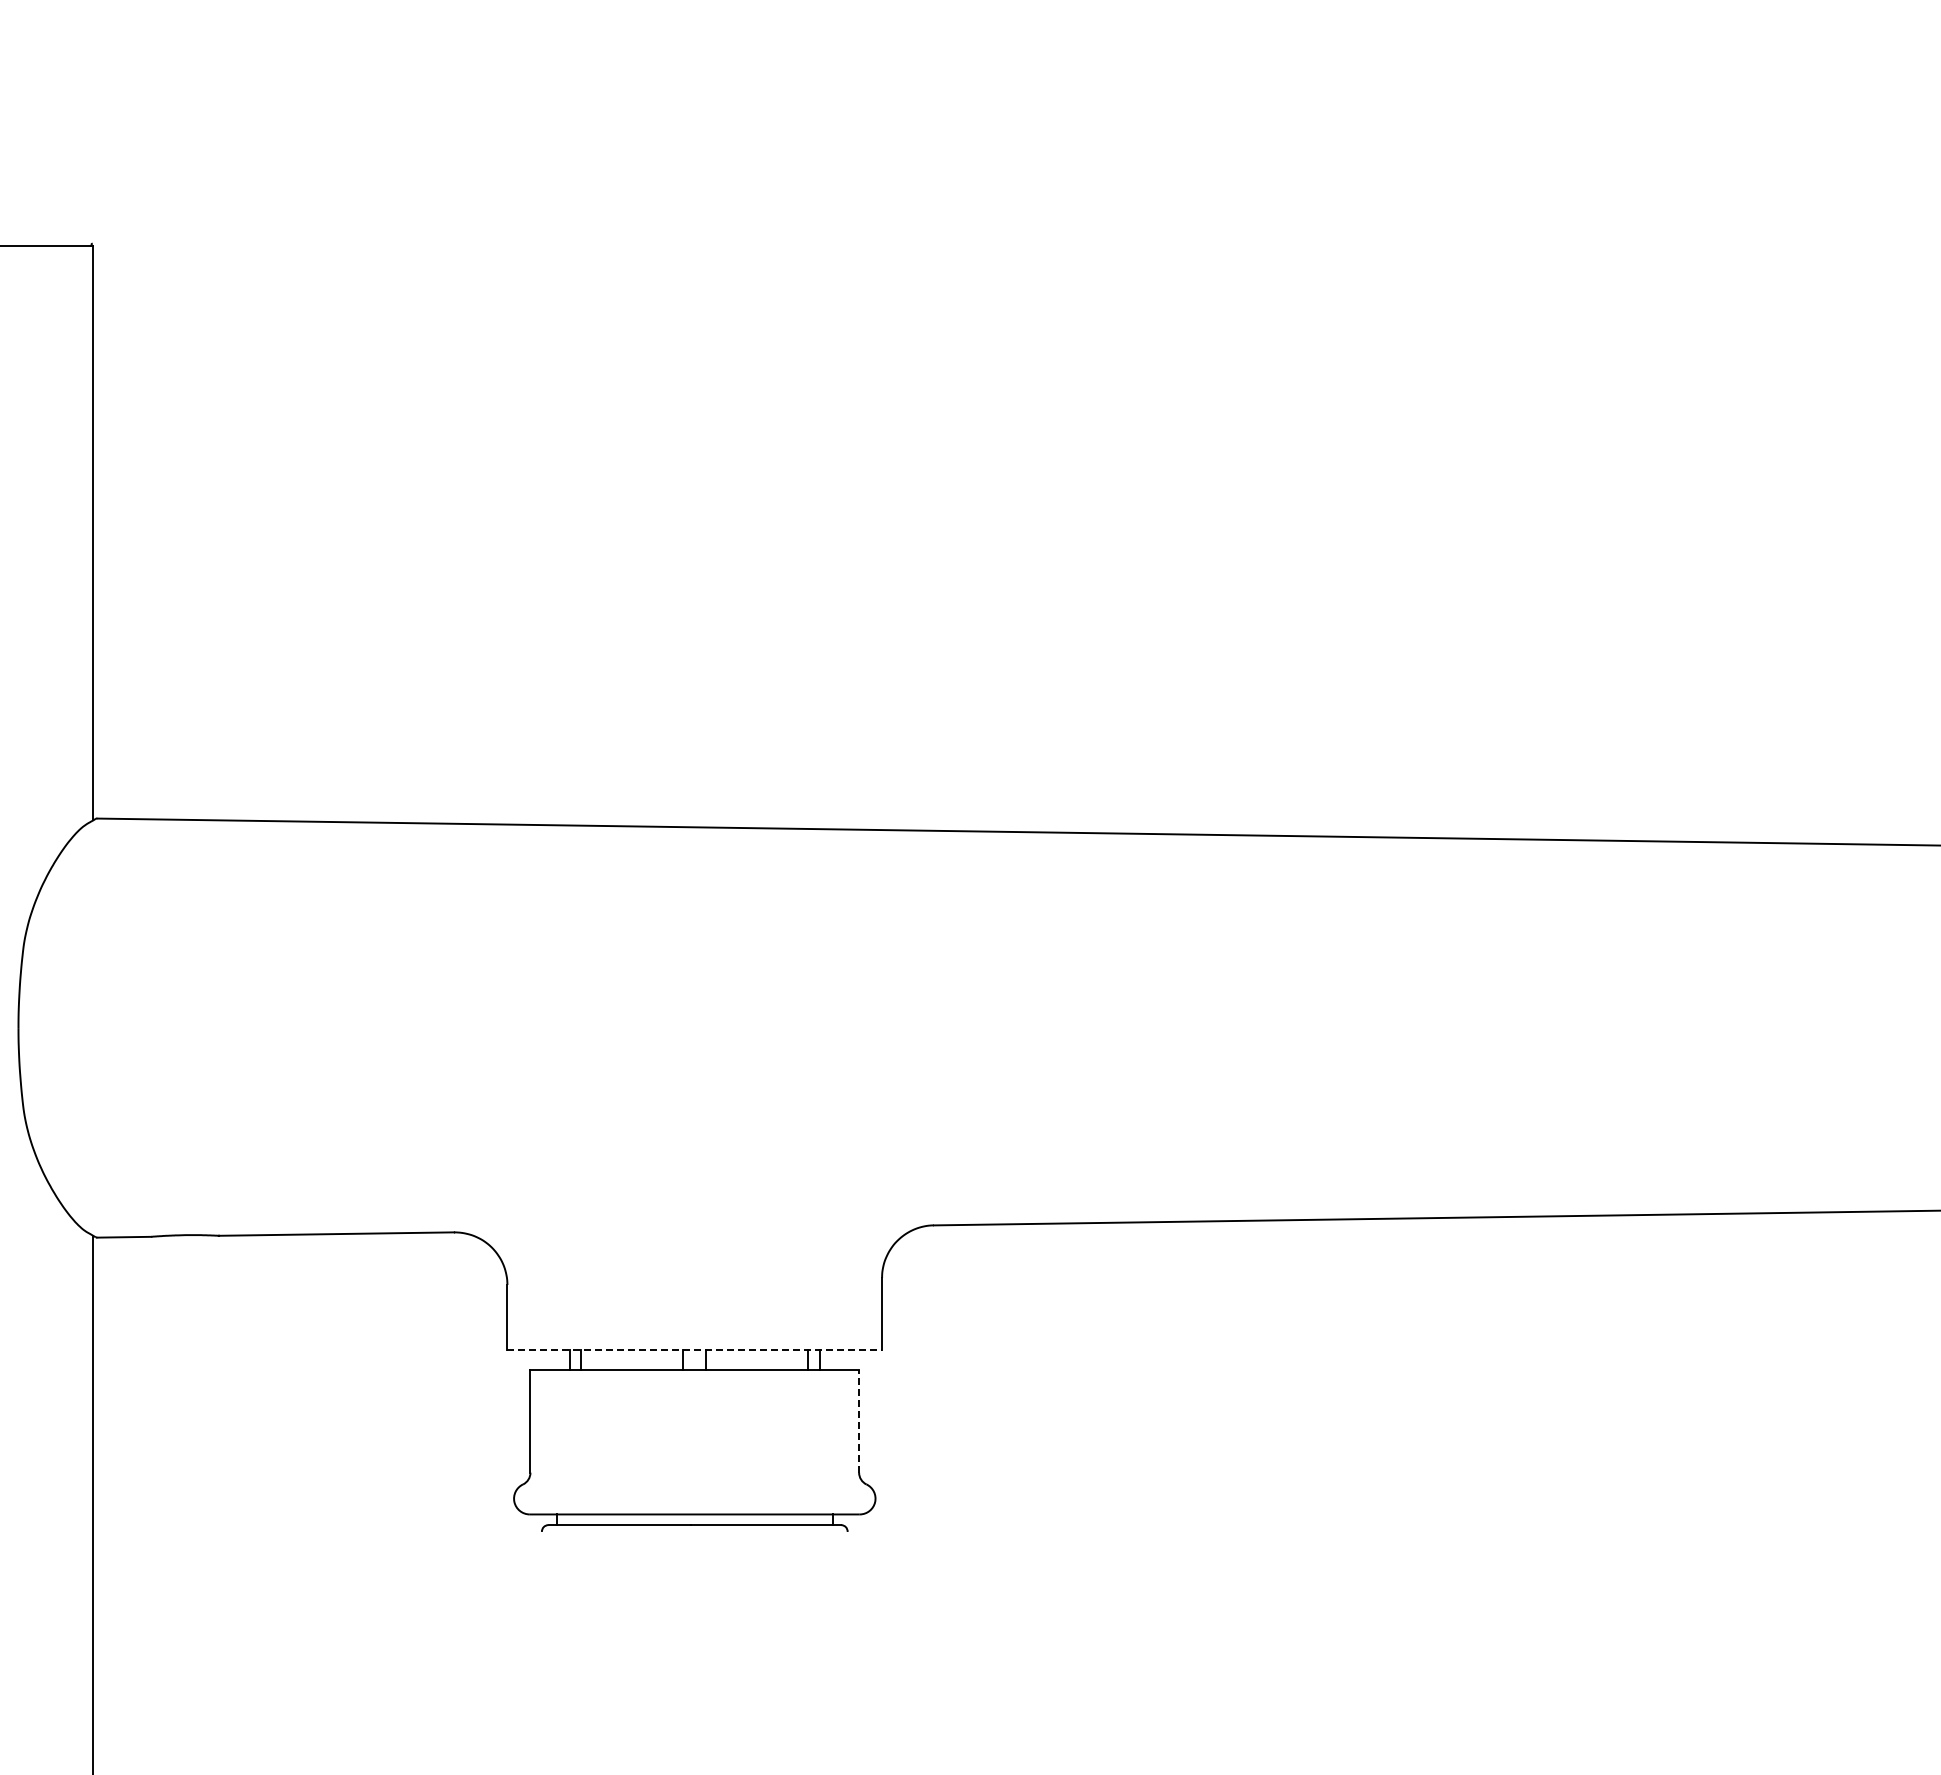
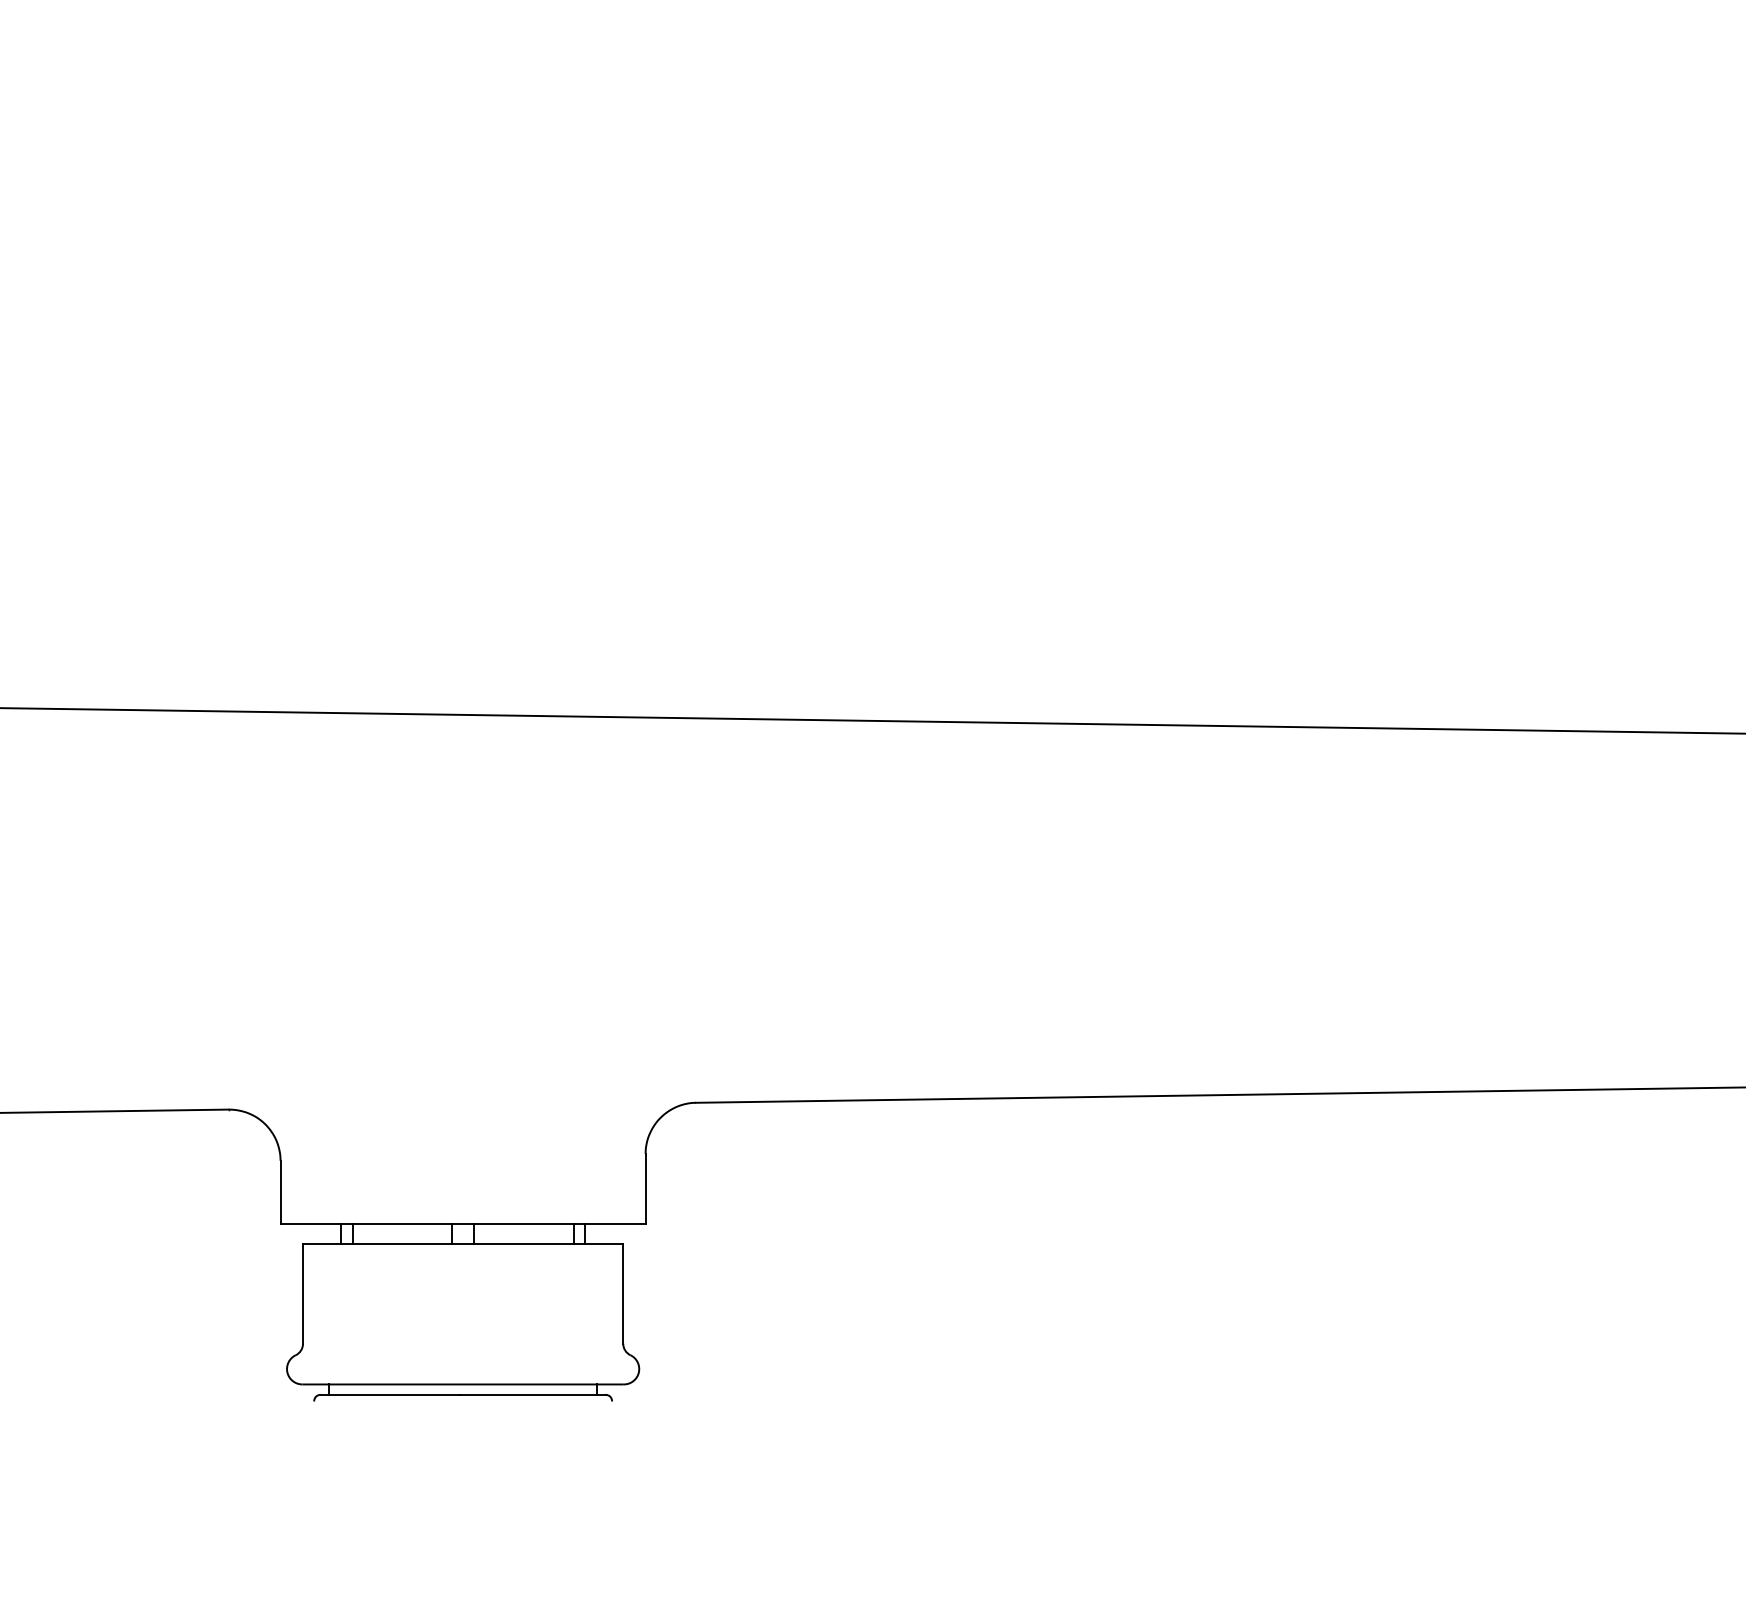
line: (695, 1350) -> (463, 1224), dashed -> solid
line: (859, 1420) -> (623, 1292), dashed -> solid

